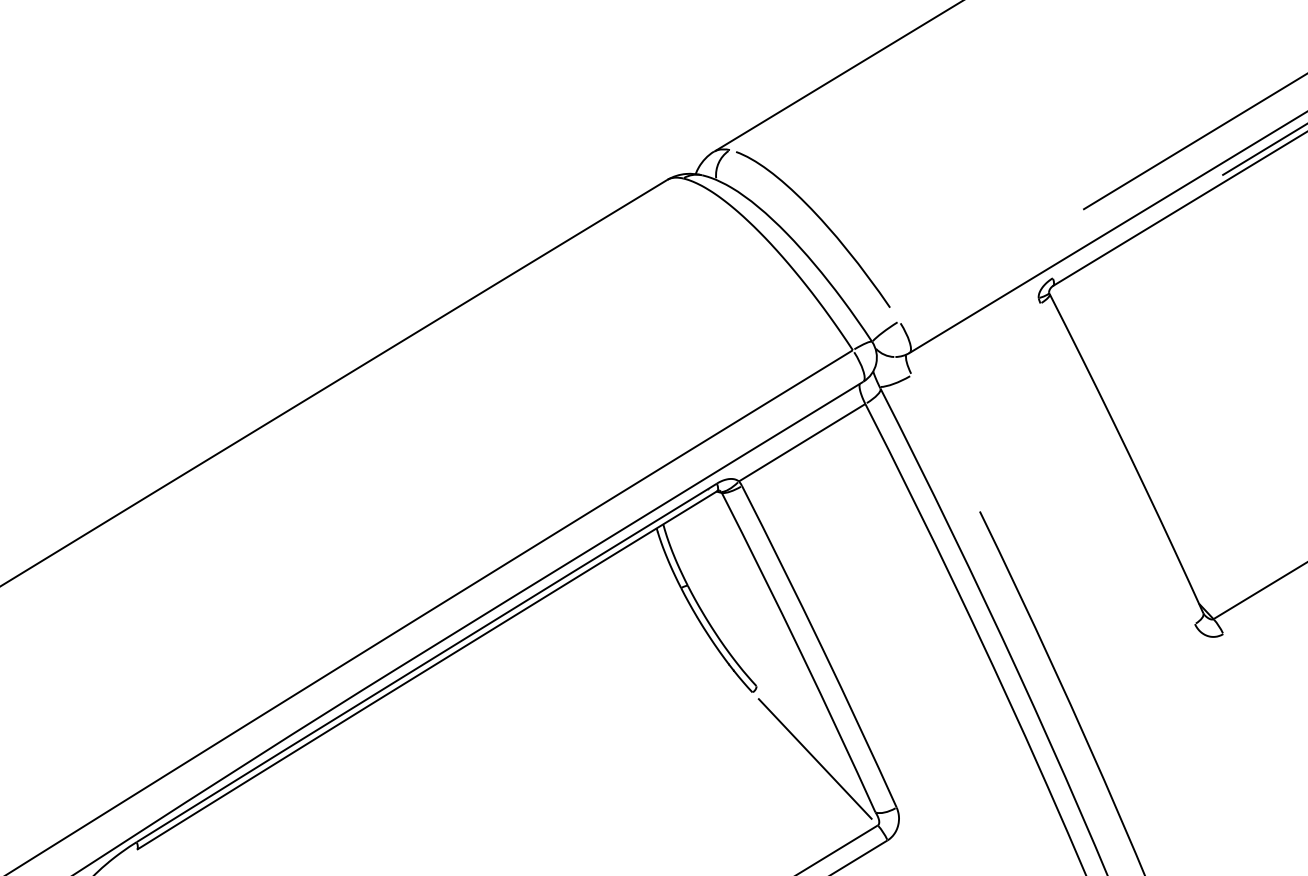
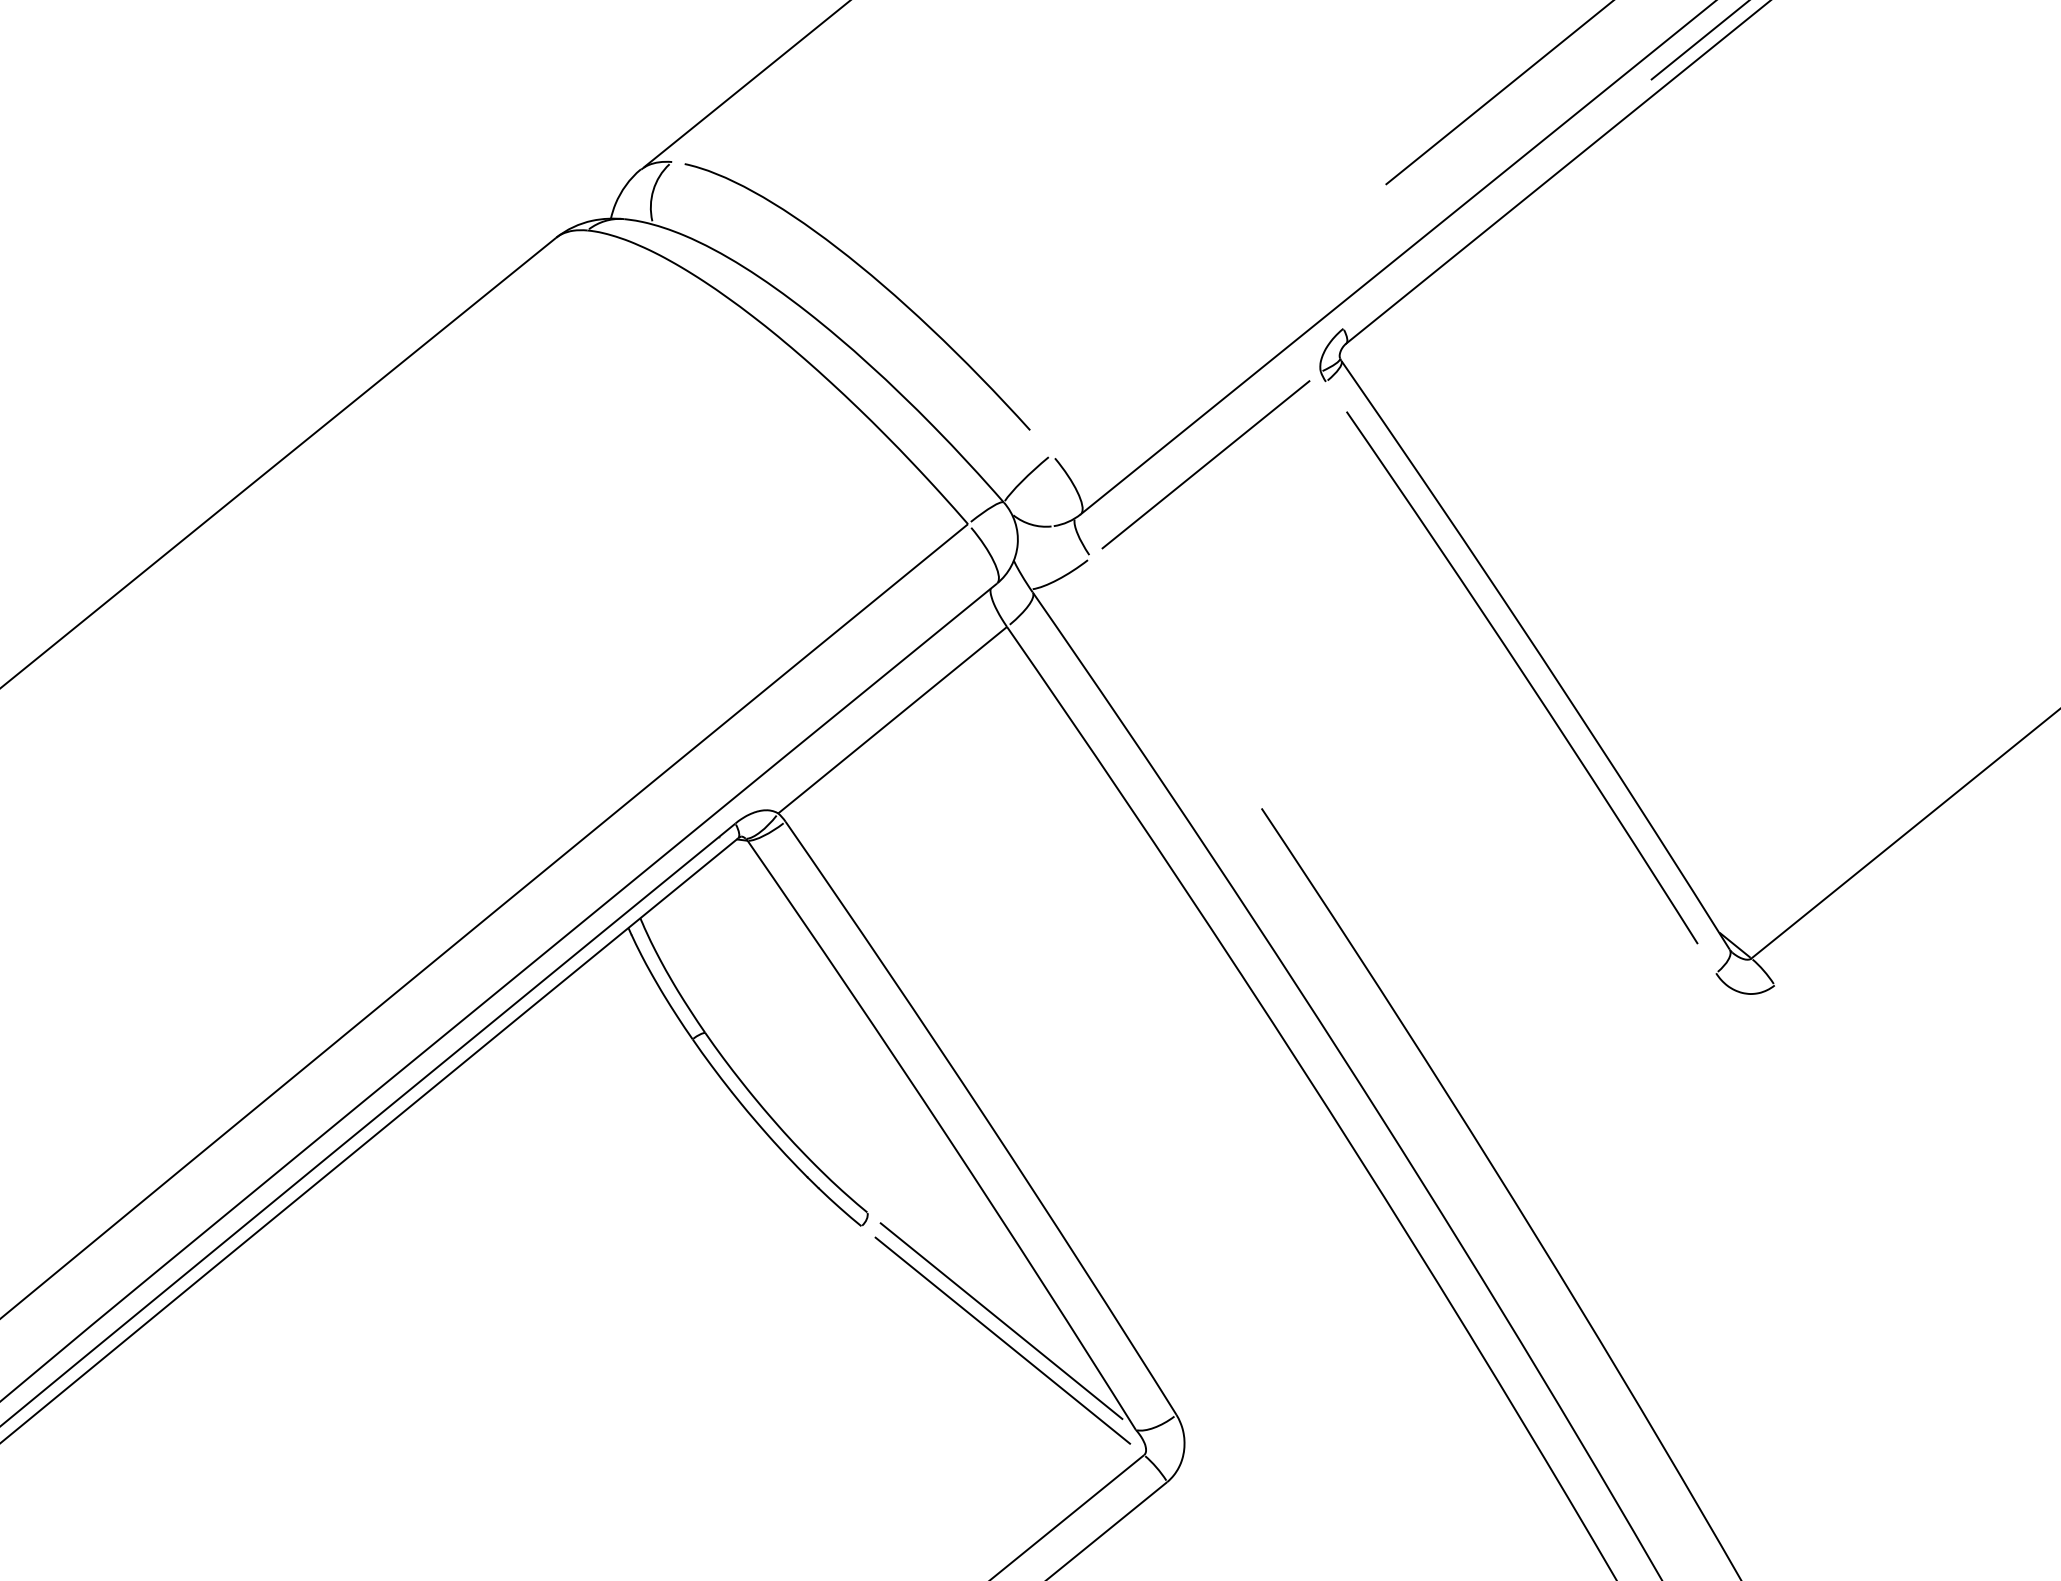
line: (975, 336) -> (1206, 464), added
curve: (1118, 463) -> (1522, 676), added
line: (815, 748) -> (1000, 1319), added

